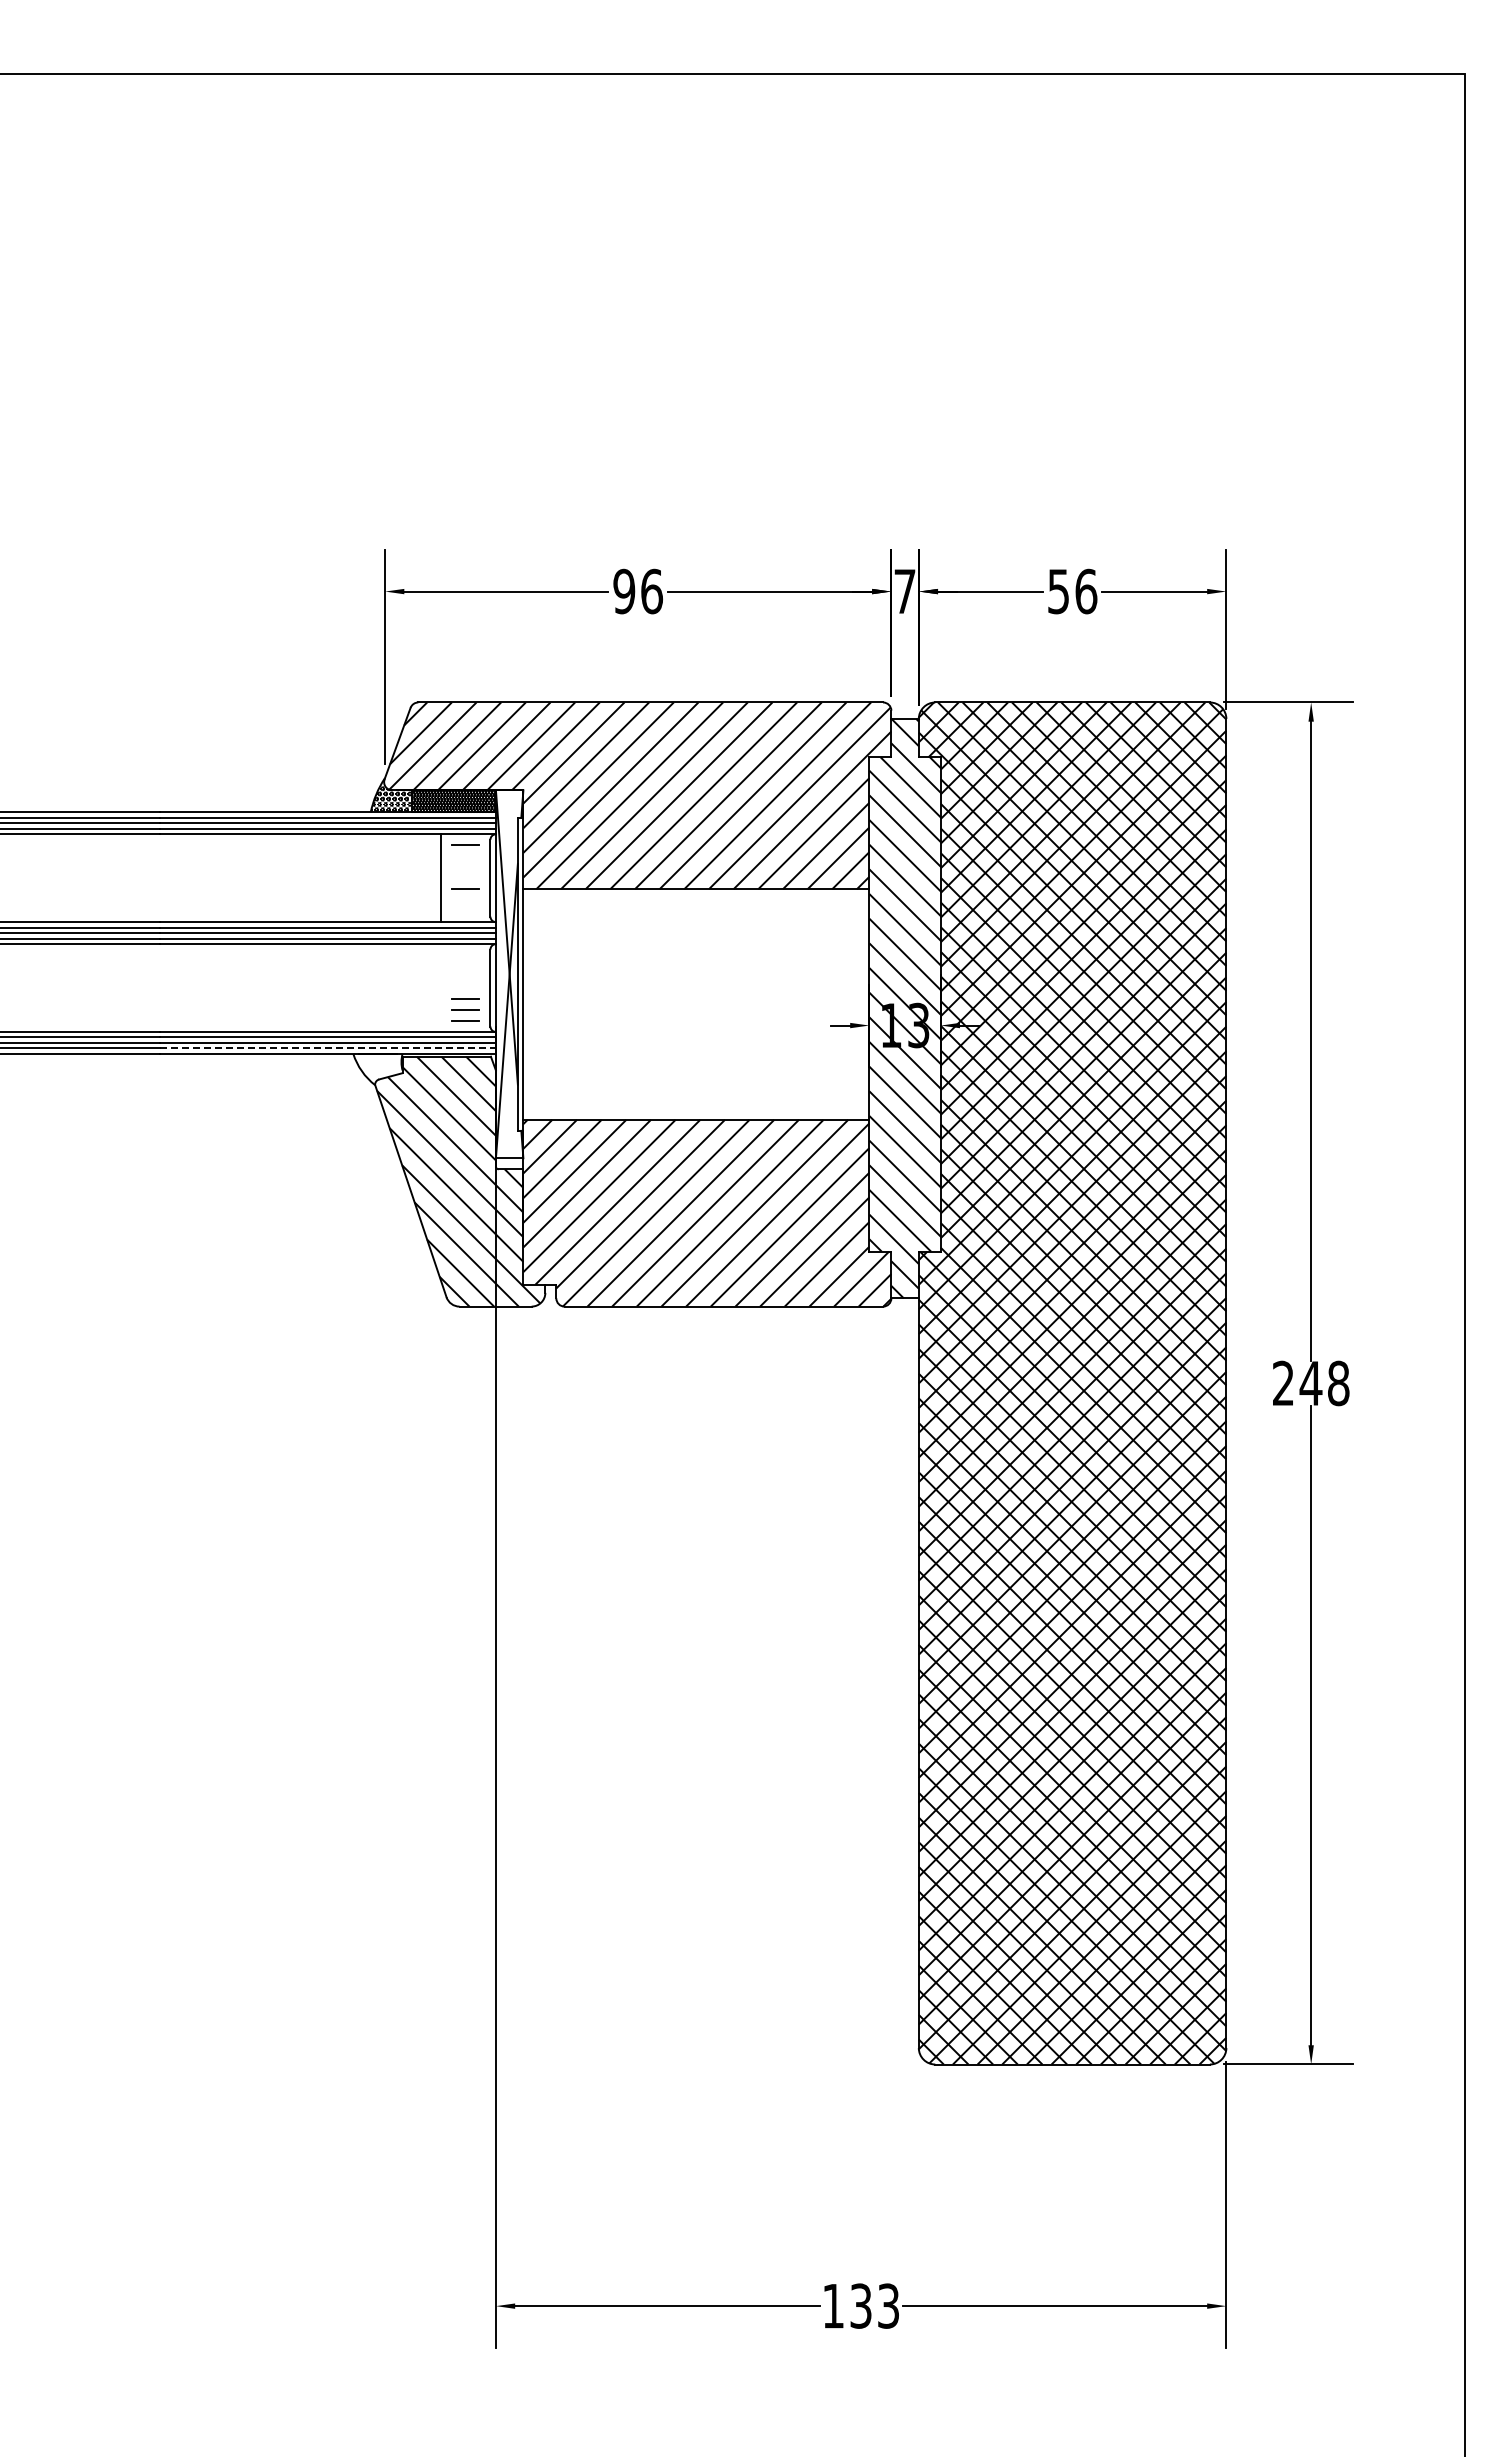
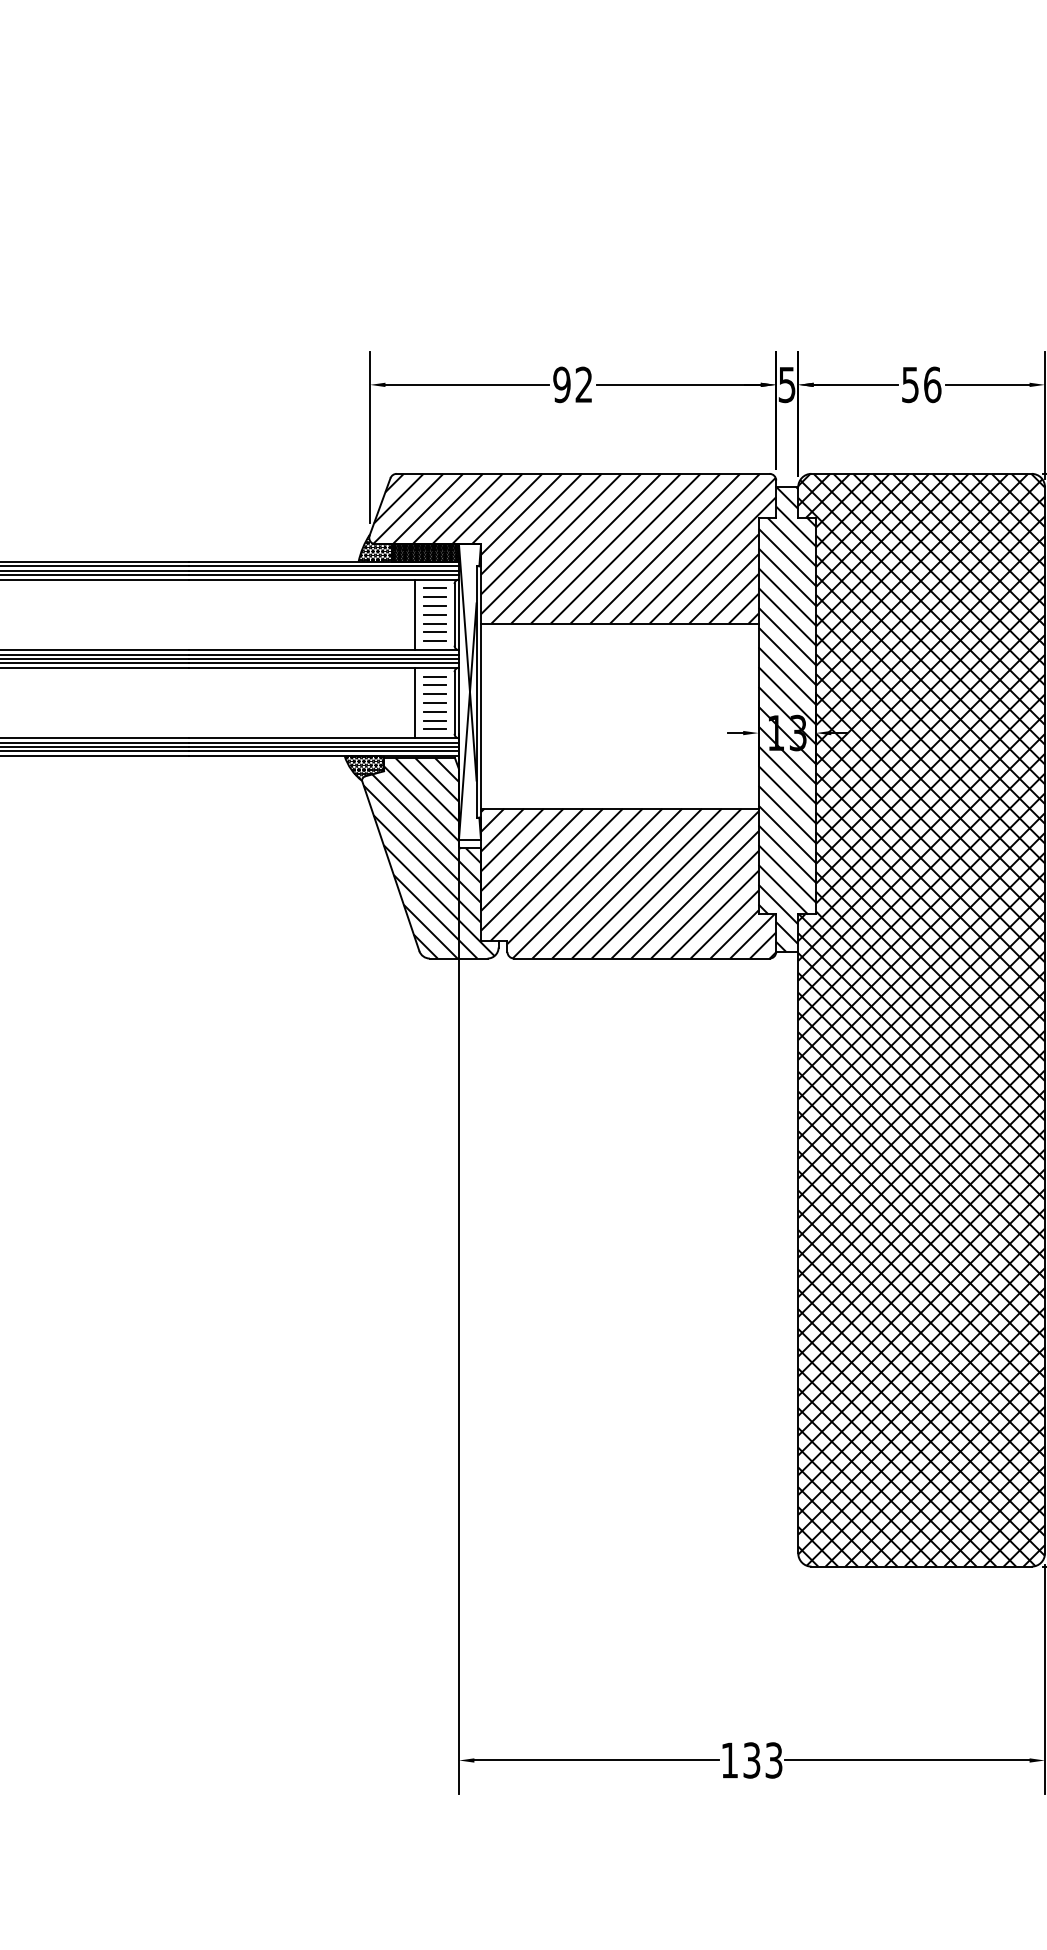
text: (652, 591) -> (584, 384), 96 -> 92
text: (904, 591) -> (786, 384), 7 -> 5
line: (465, 856) -> (434, 597), added
line: (465, 867) -> (434, 606), added
line: (465, 878) -> (434, 615), added
line: (465, 900) -> (434, 632), added
line: (465, 911) -> (434, 641), added
line: (465, 955) -> (434, 676), added
line: (465, 966) -> (434, 685), added
line: (465, 977) -> (434, 694), added
line: (465, 987) -> (434, 702), added
line: (441, 988) -> (415, 703), added
line: (328, 1048) -> (324, 751), dashed -> solid
hatch: (378, 1068) -> (364, 767), added

